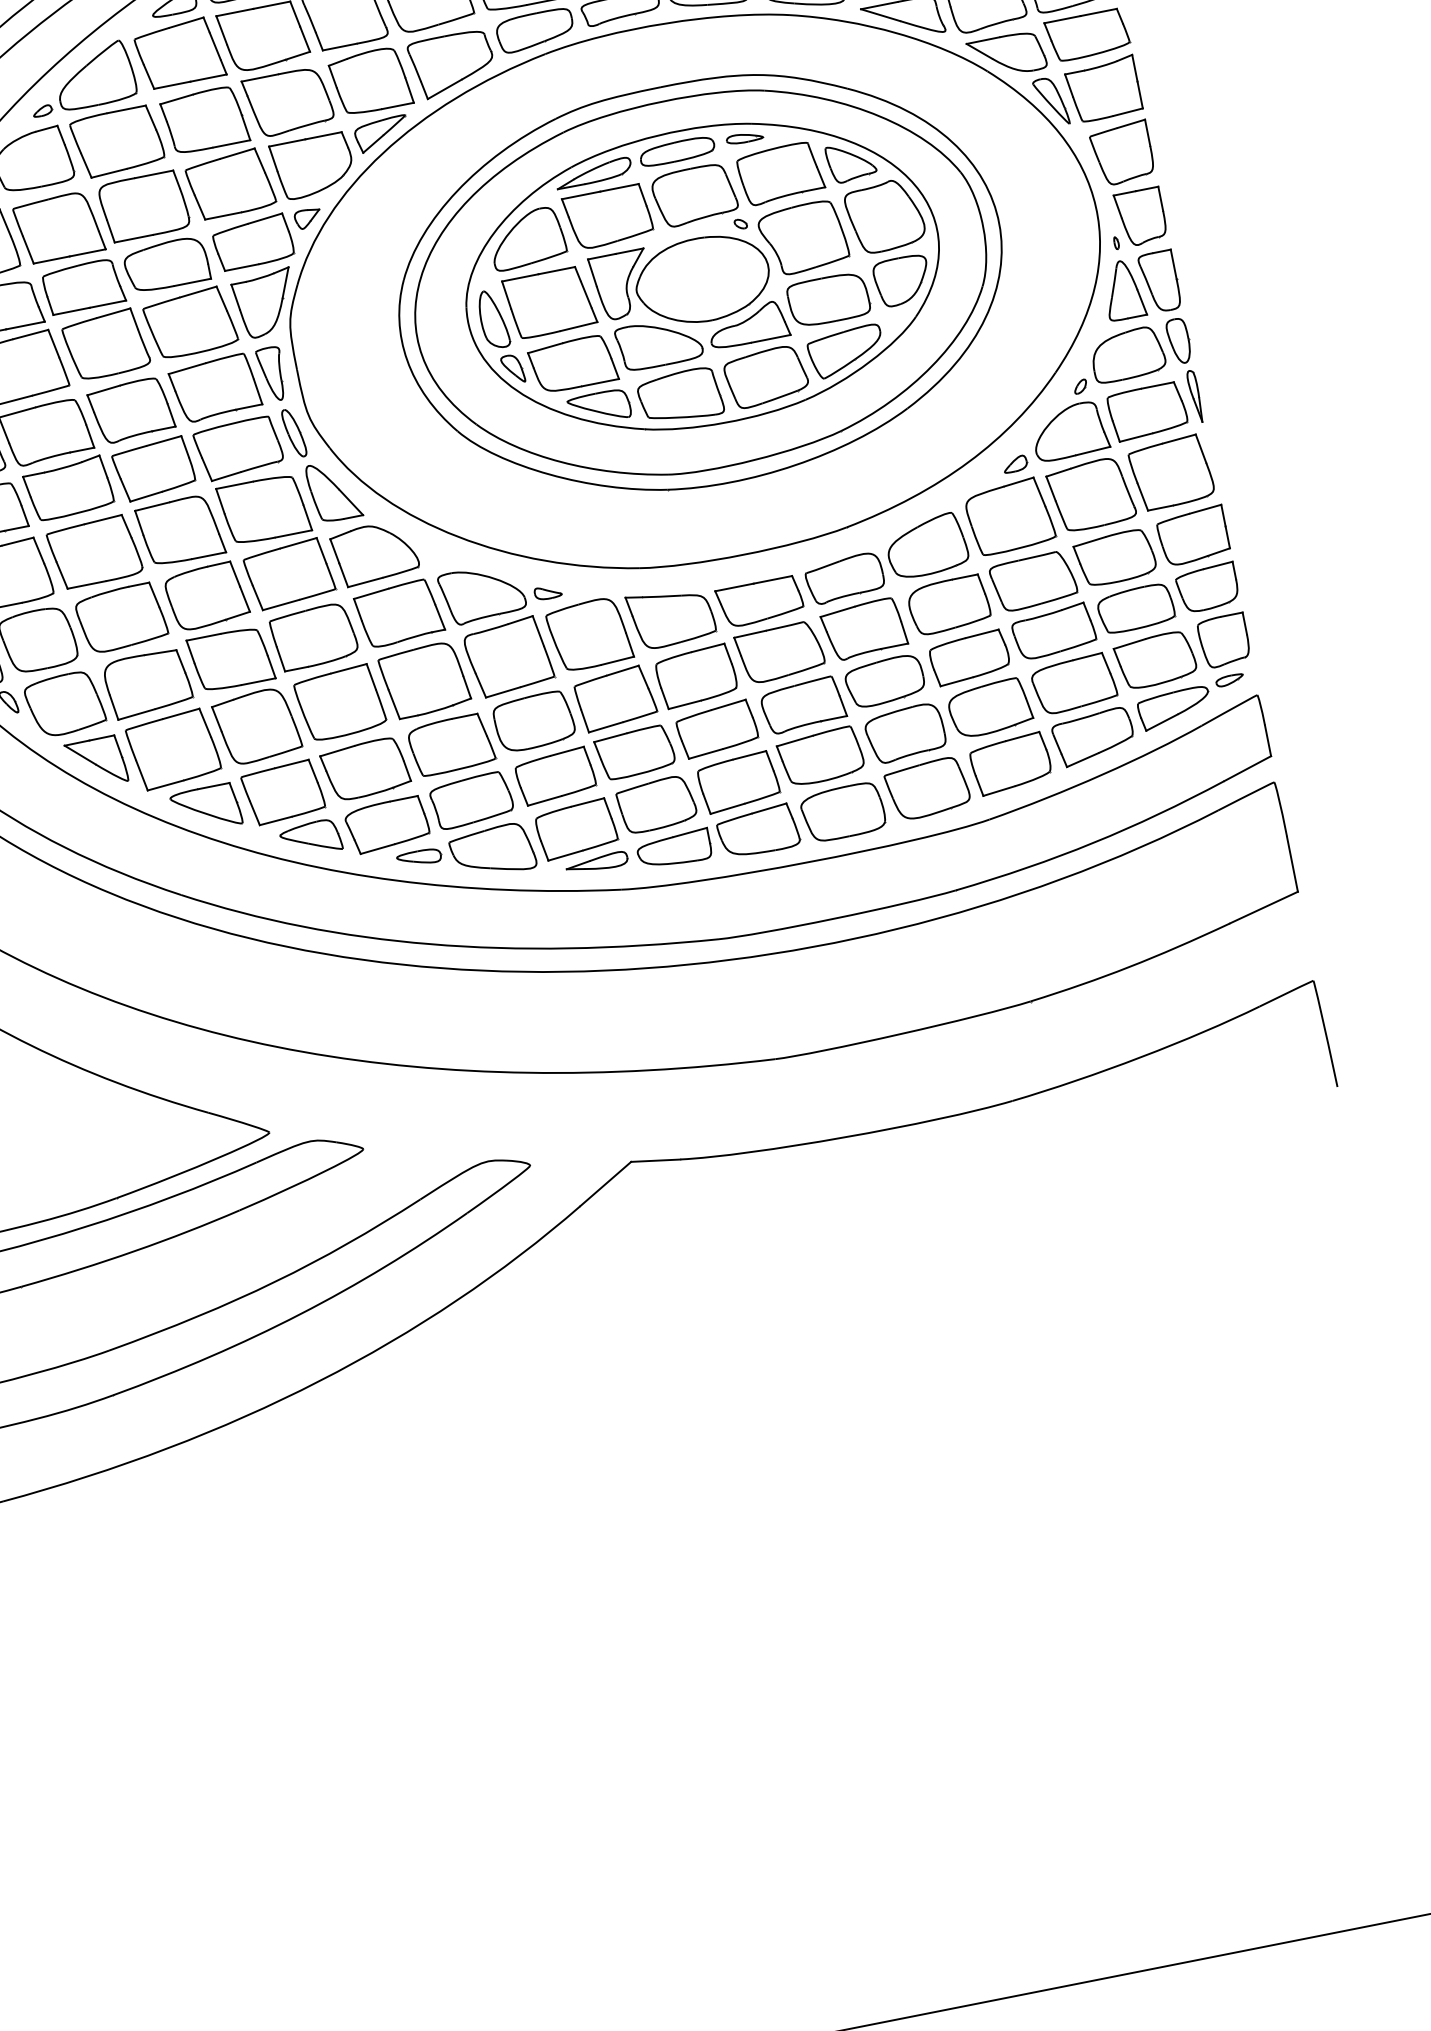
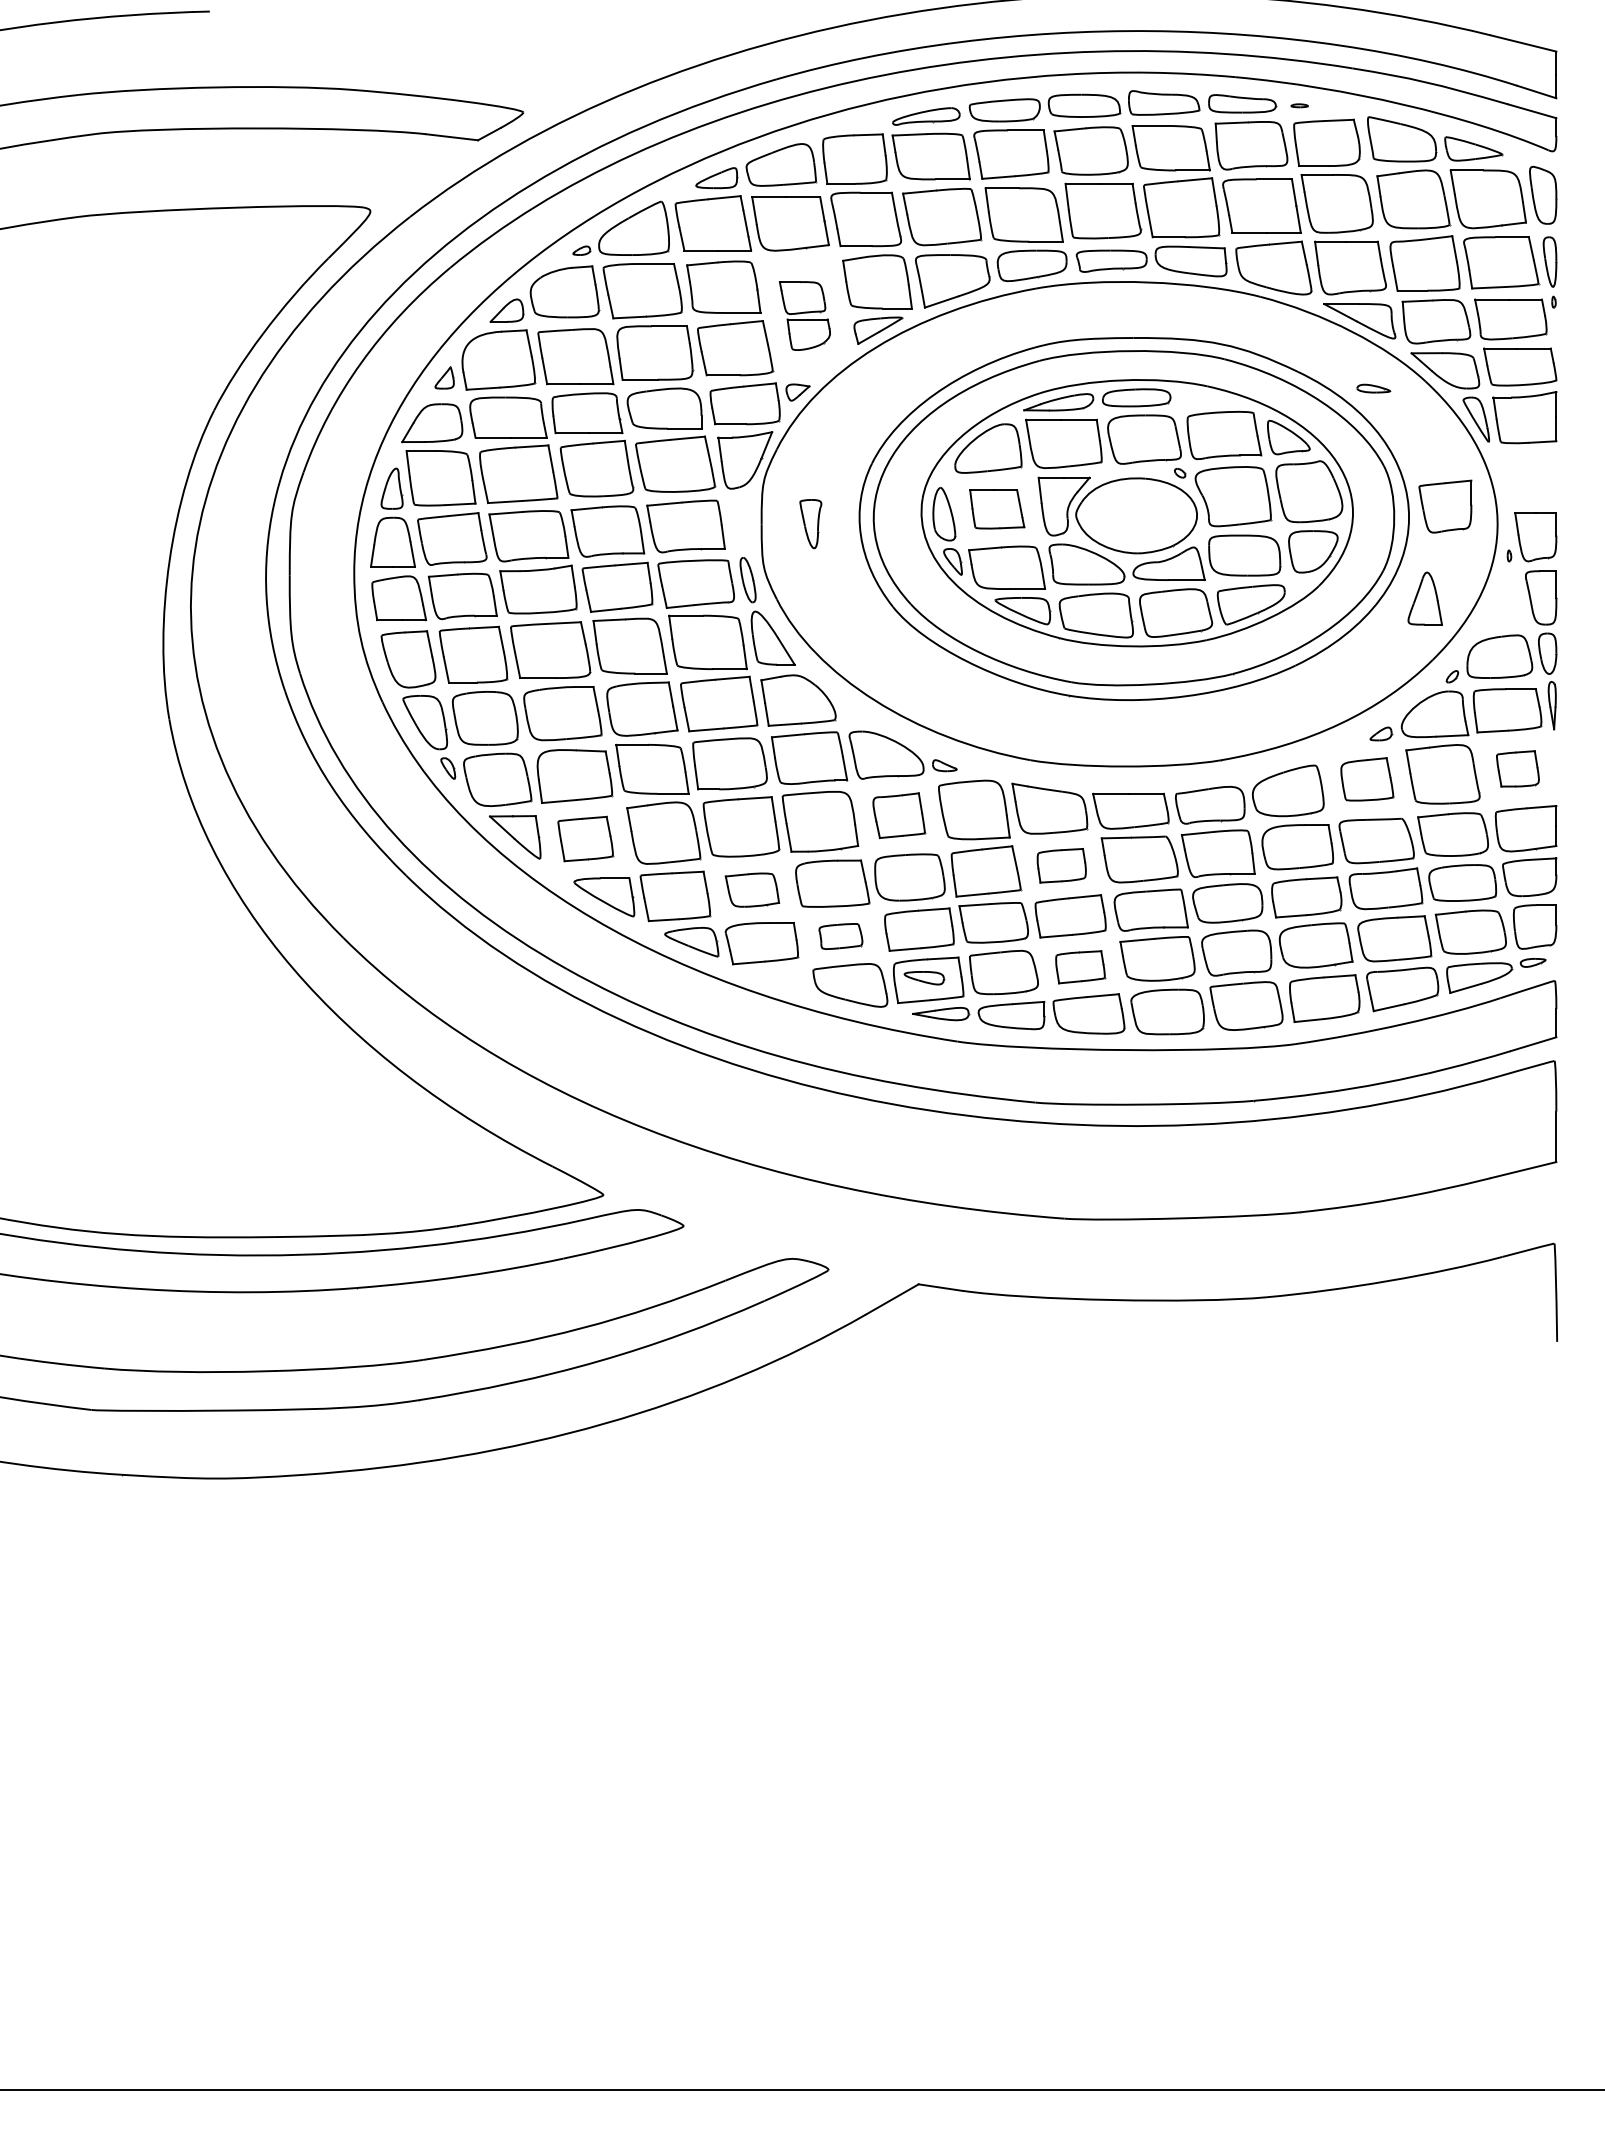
part: (298, 133) -> (804, 315), size x0.6
part: (744, 137) -> (1373, 388), moved
part: (1122, 153) -> (1445, 506), moved
part: (1122, 290) -> (1424, 598), moved
part: (549, 303) -> (996, 509), size x0.7
part: (271, 374) -> (810, 524), moved
part: (1171, 472) -> (1517, 768), size x0.6
part: (1010, 516) -> (1367, 779), size x0.7
part: (509, 656) -> (899, 815), size x0.7
part: (696, 675) -> (1061, 865), size x0.7
part: (173, 749) -> (585, 838), size x0.7
part: (365, 768) -> (752, 889), size x0.7
part: (738, 782) -> (1080, 967), size x0.7
part: (471, 800) -> (840, 936), size x0.6
part: (419, 858) -> (924, 978), moved

